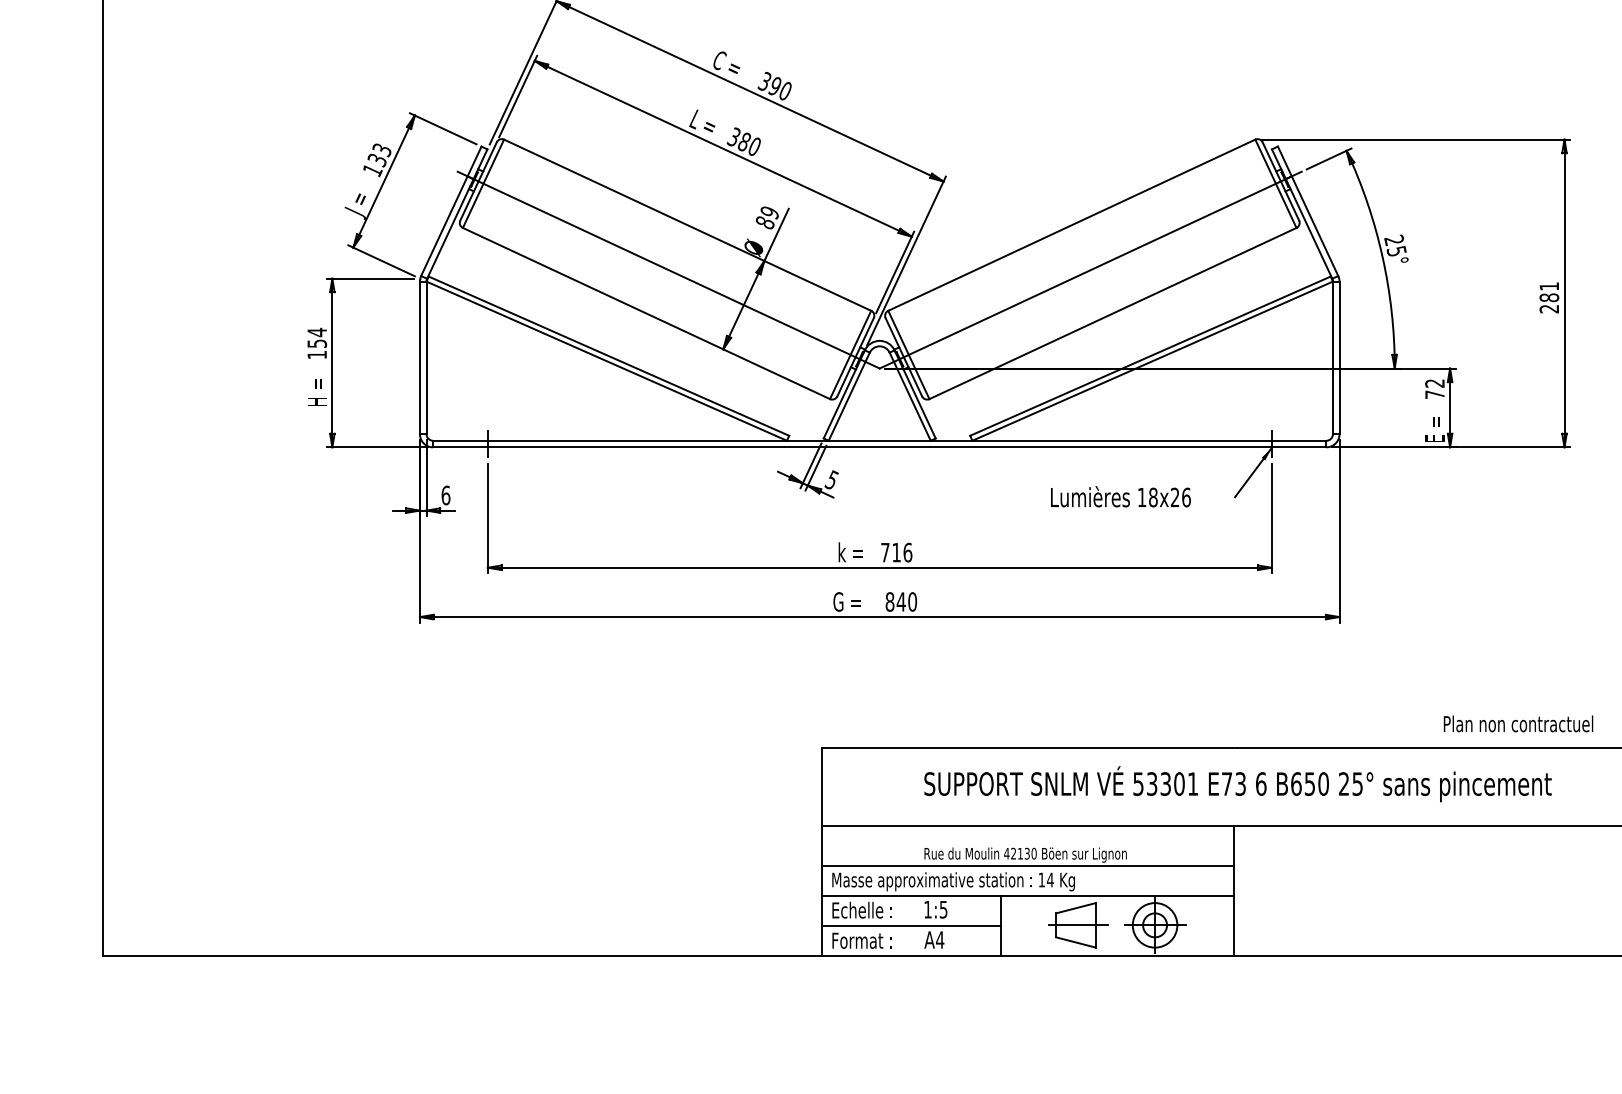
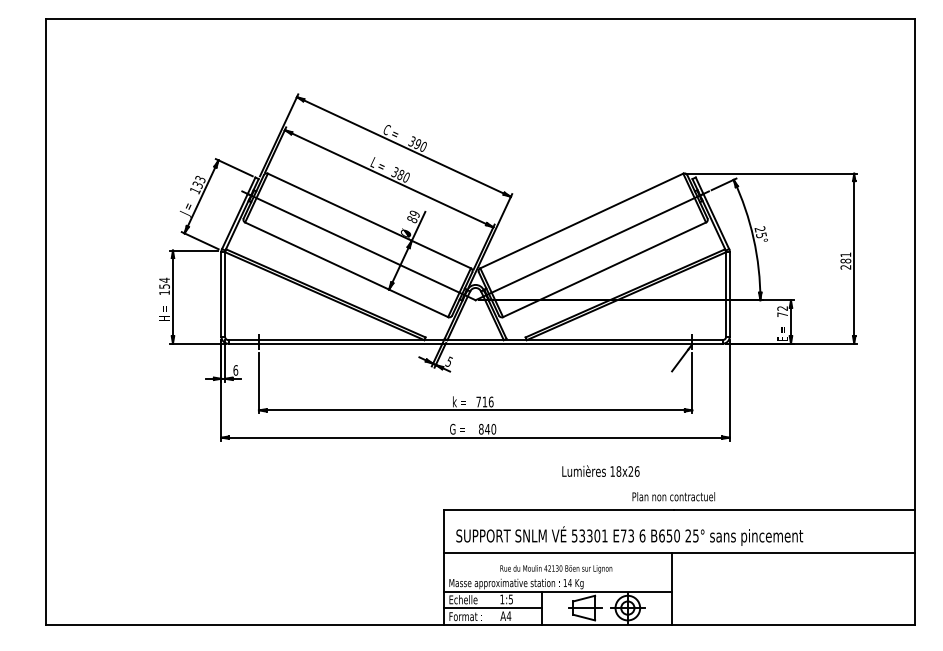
text: (1120, 495) -> (600, 470), moved
text: (1517, 723) -> (673, 496), moved
text: (1237, 783) -> (629, 535), moved
line: (1027, 866) -> (557, 575), removed

